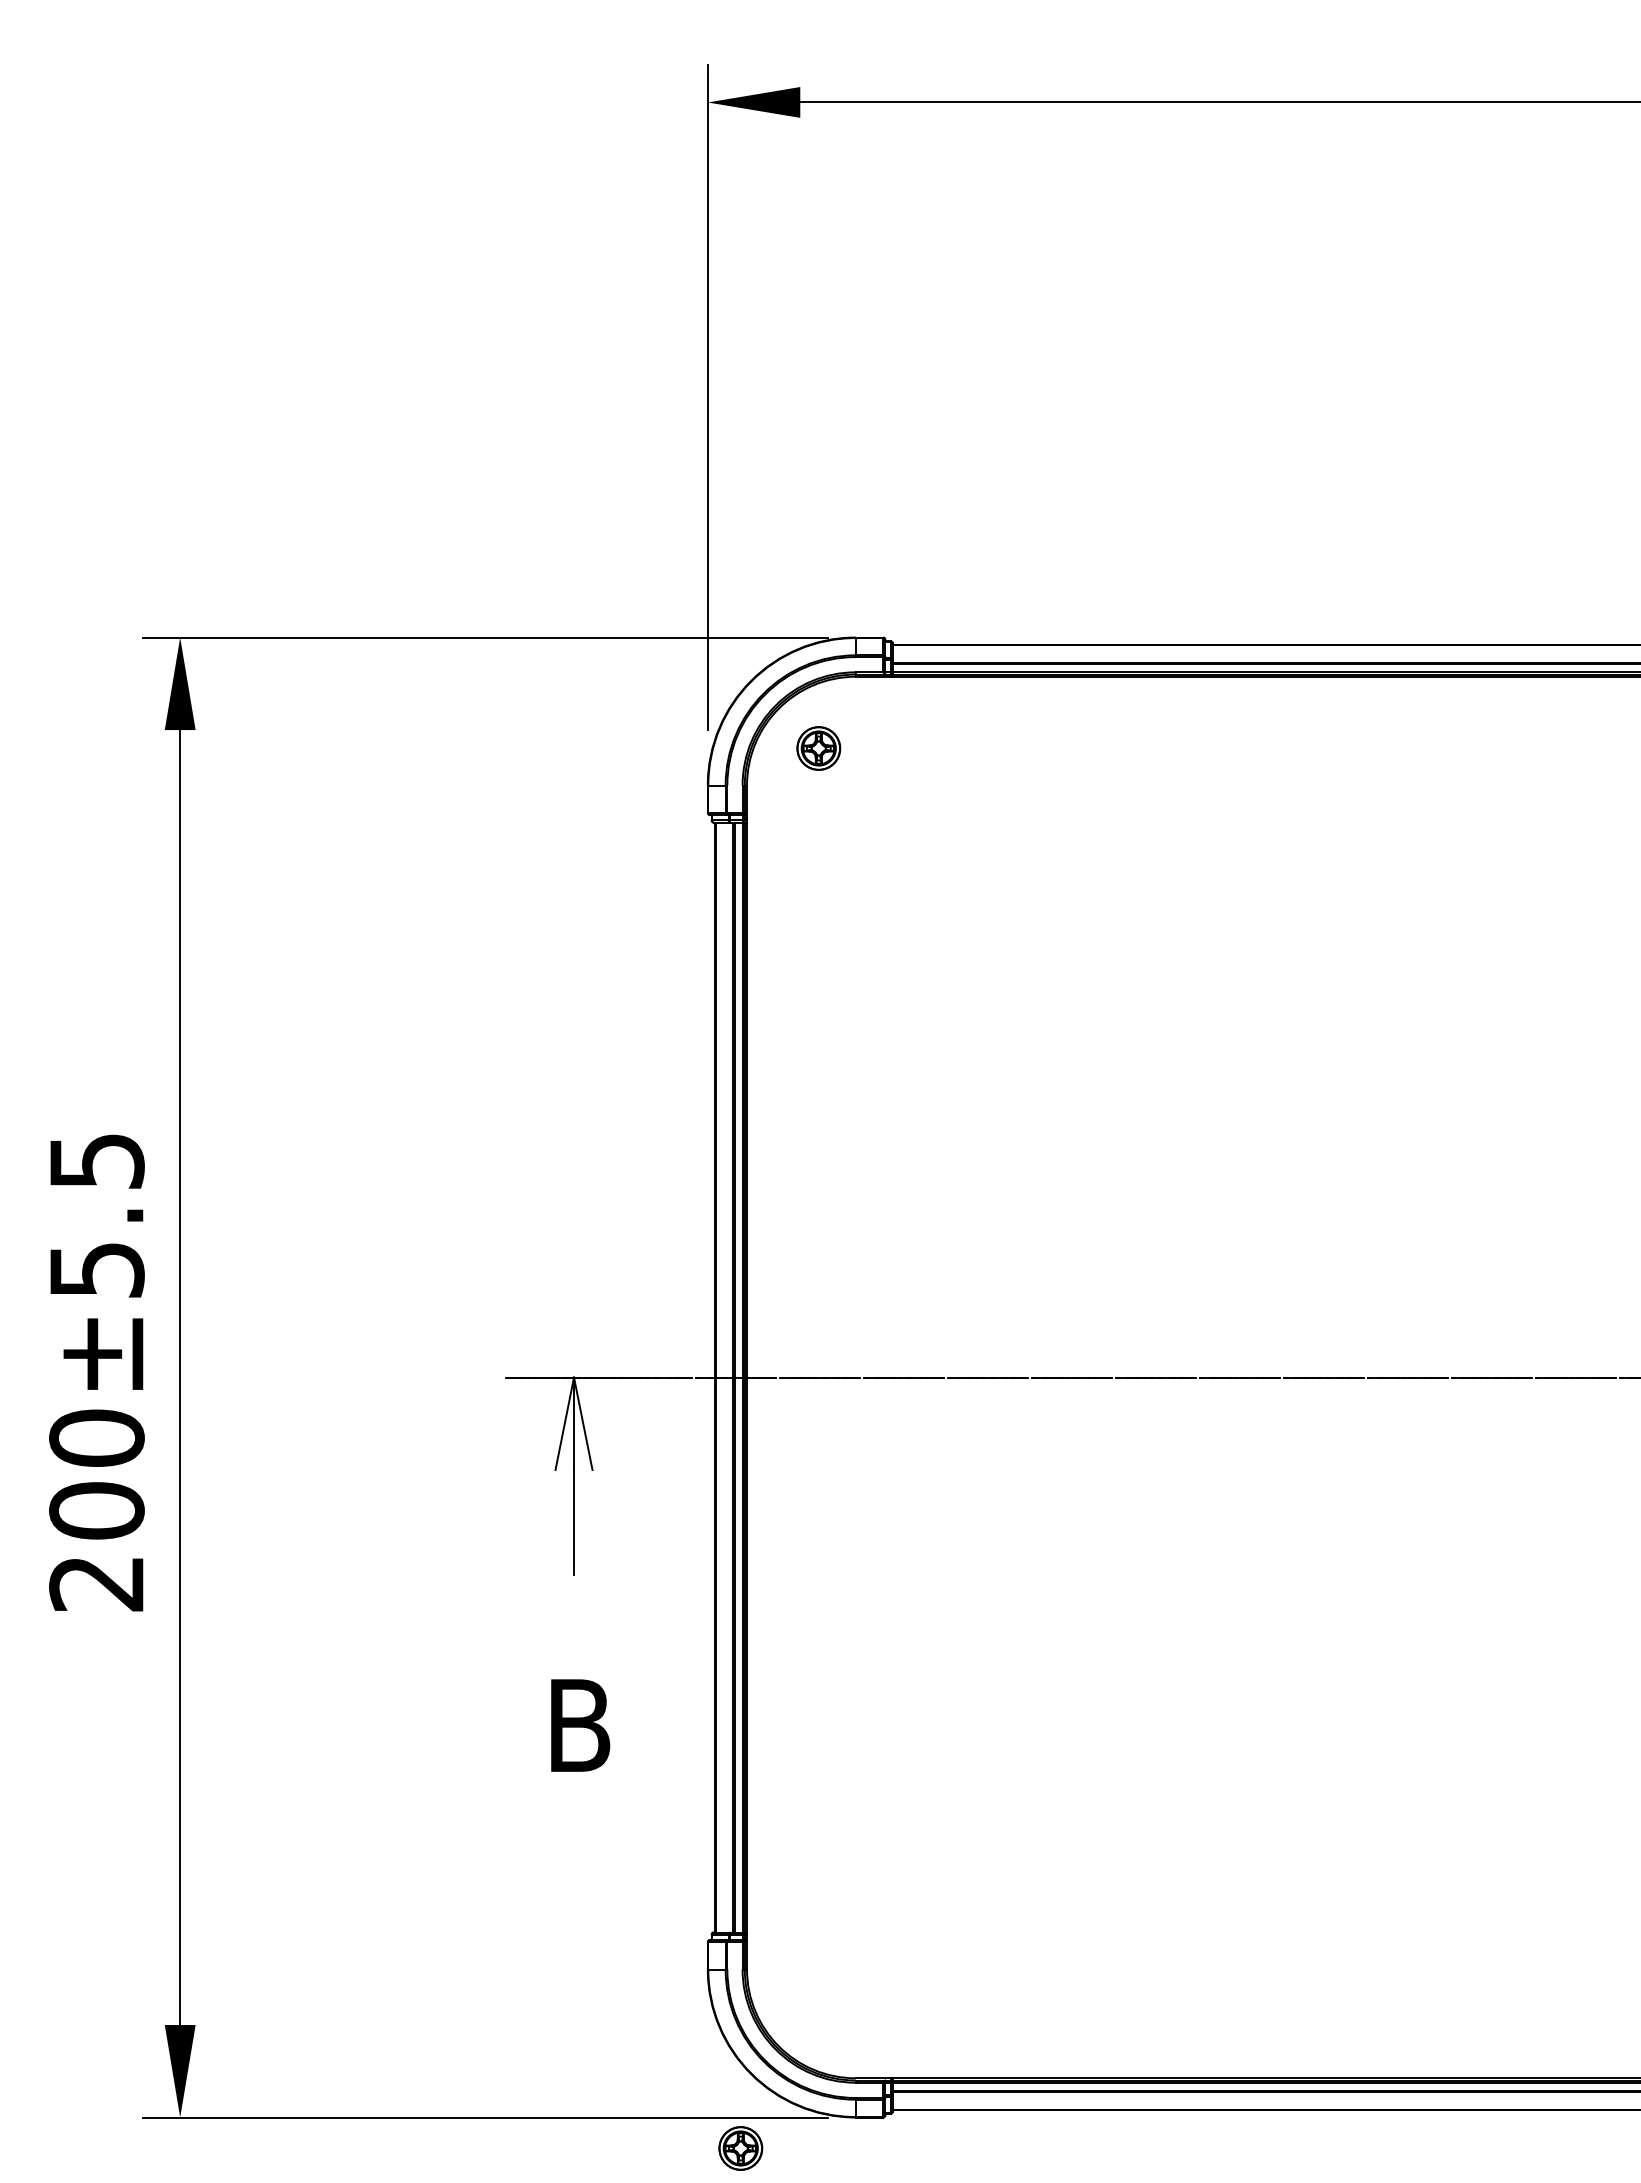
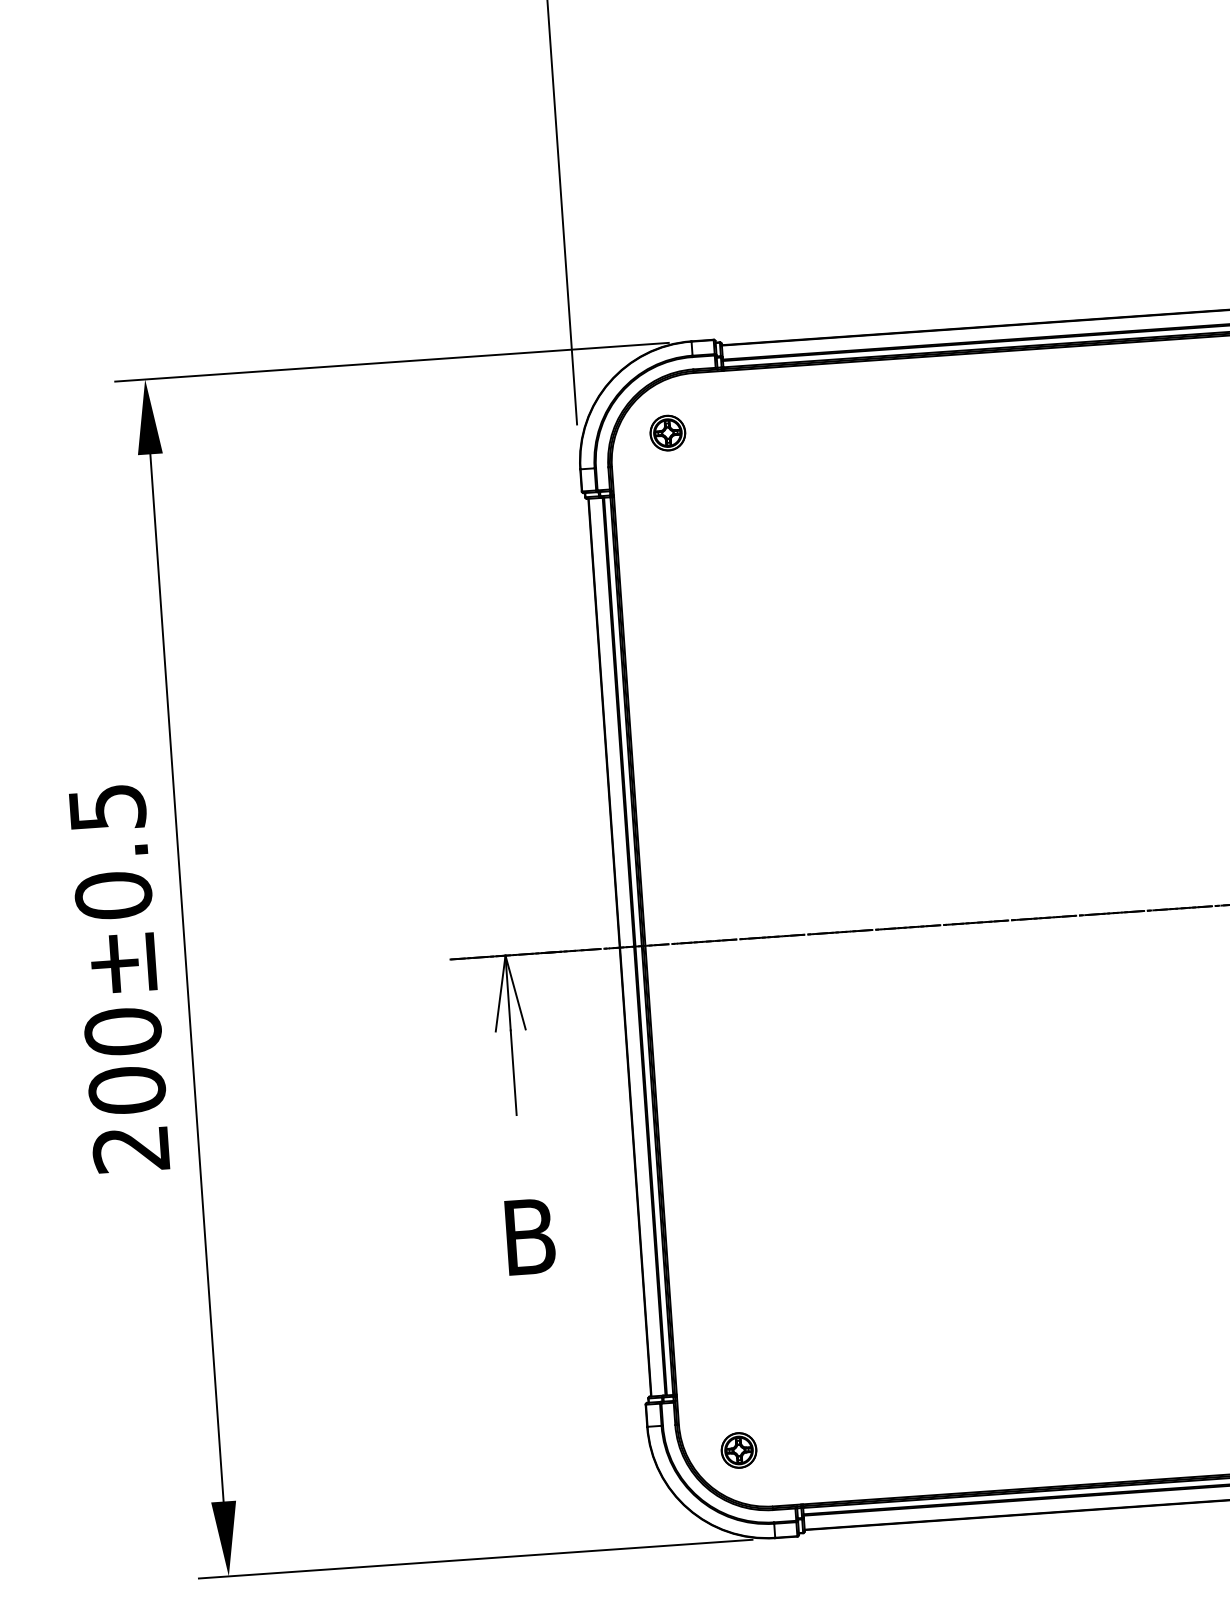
text: (96, 1269) -> (113, 895), 200±5.5 -> 200±0.5
part: (740, 2148) -> (738, 1450), moved

